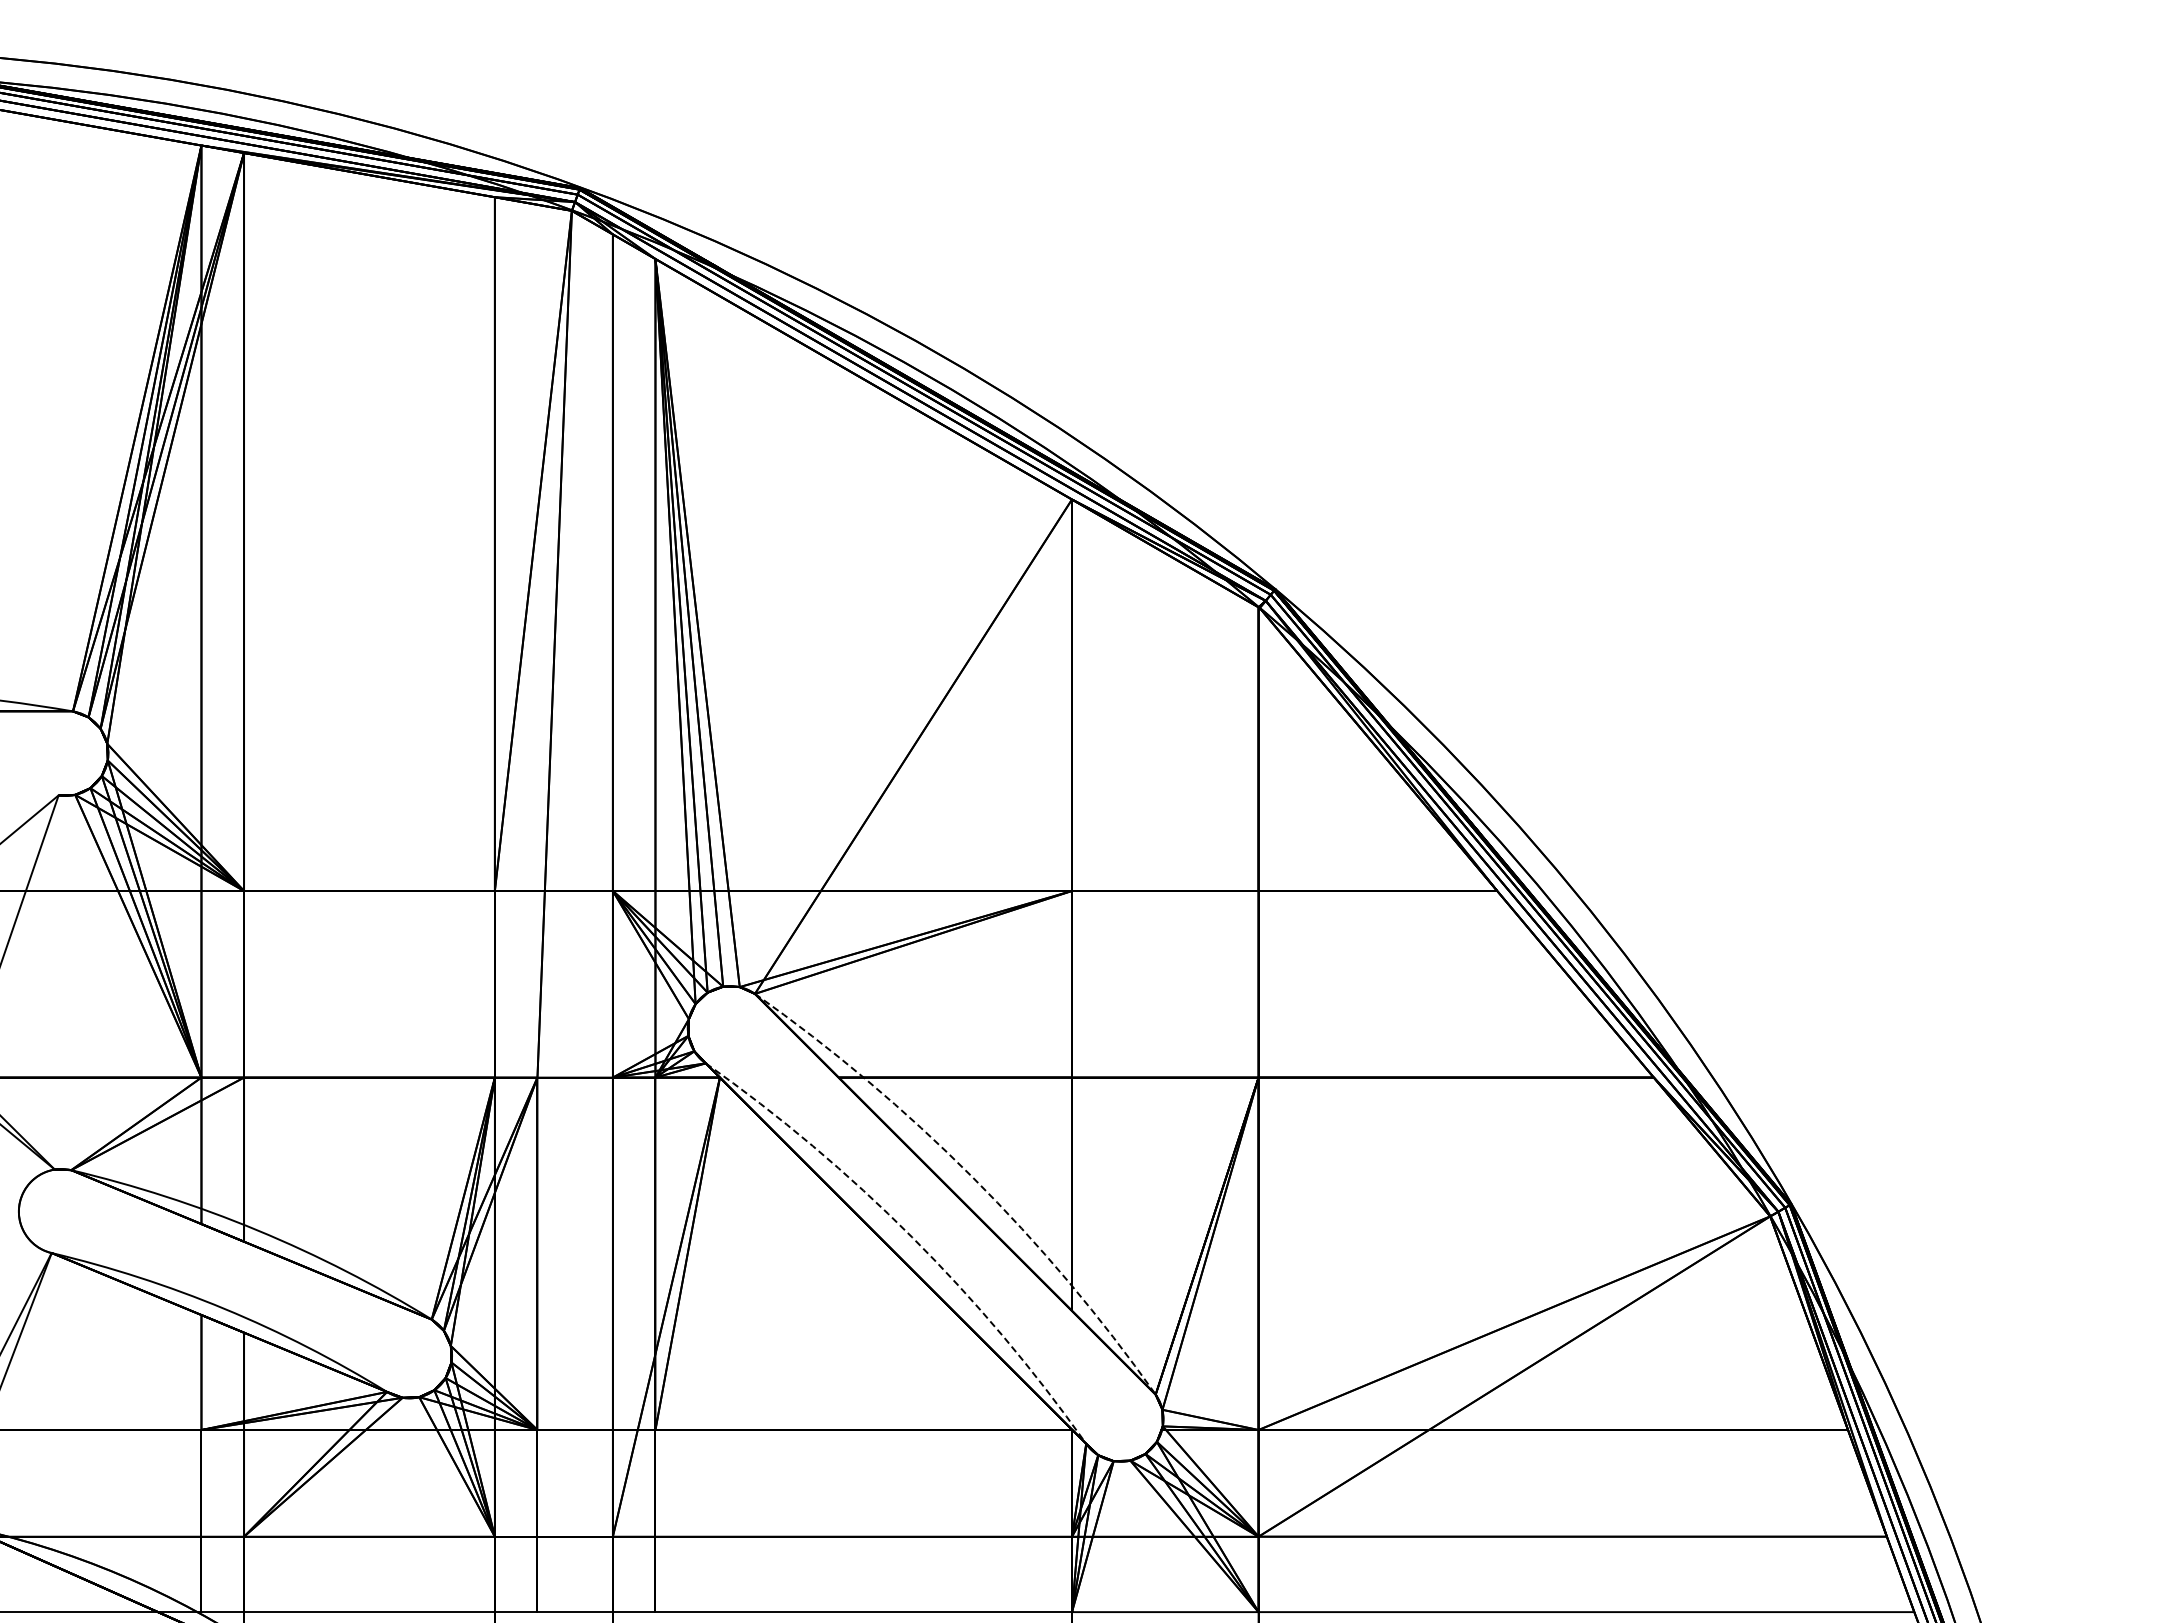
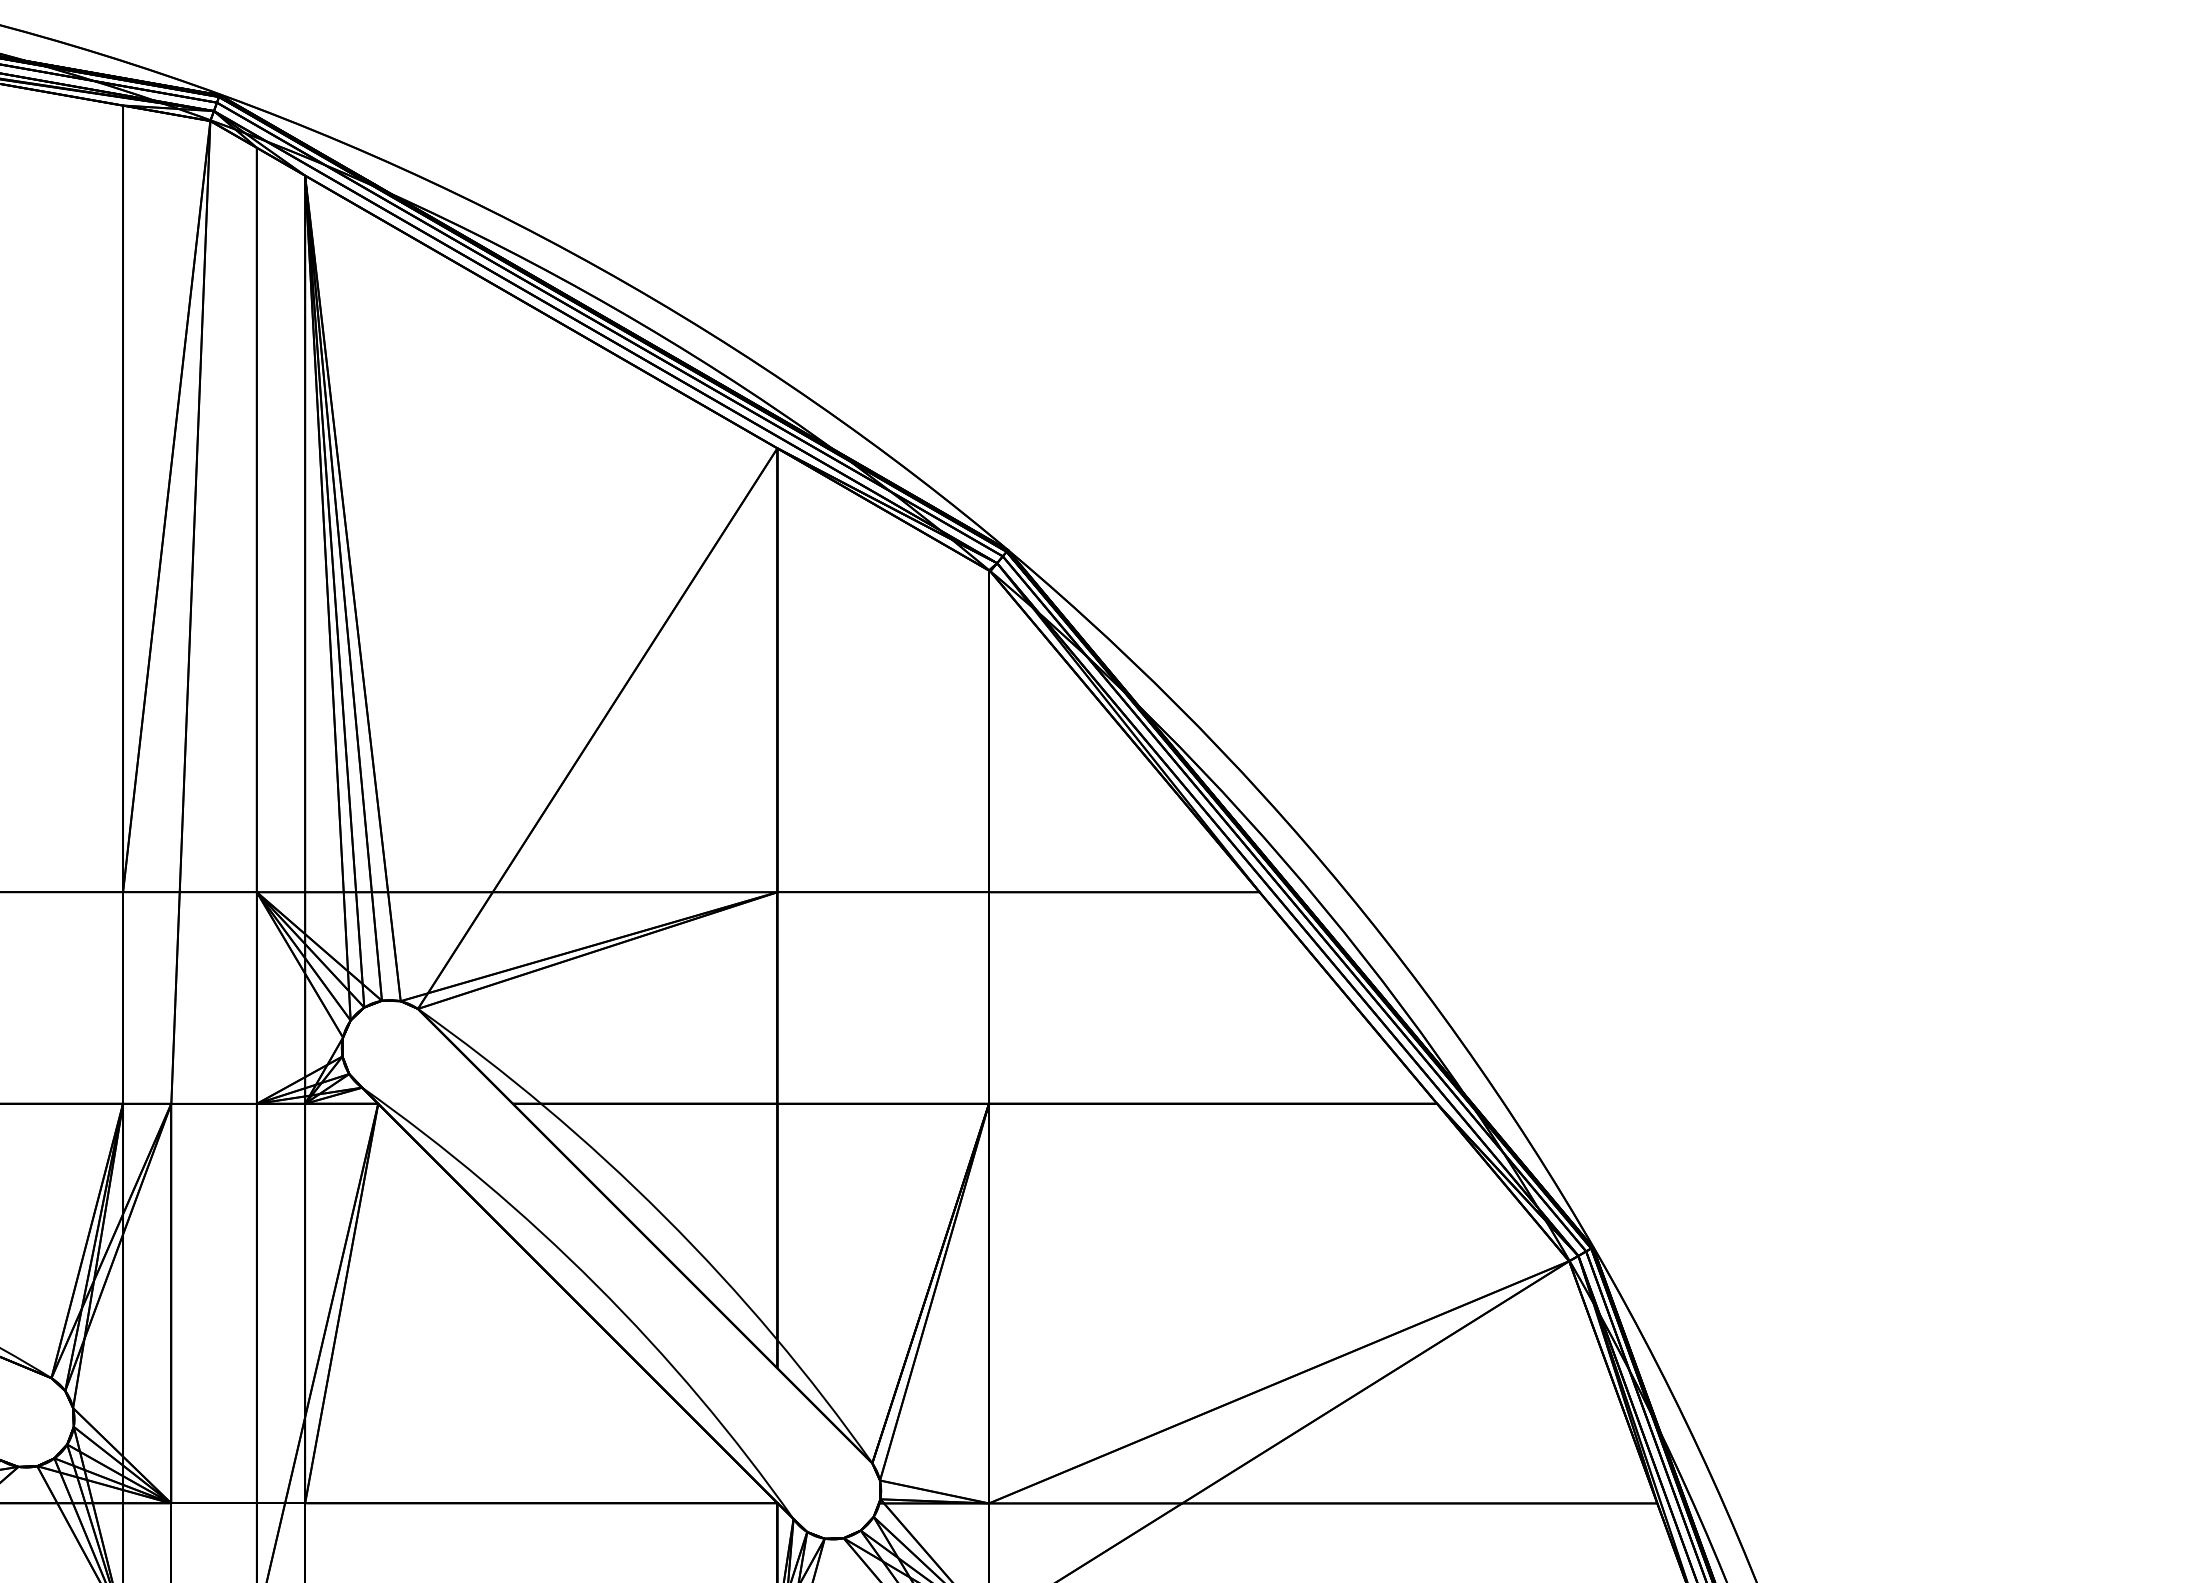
arc: (972, 1177) -> (664, 1217), dashed -> solid
arc: (912, 1237) -> (596, 1285), dashed -> solid

